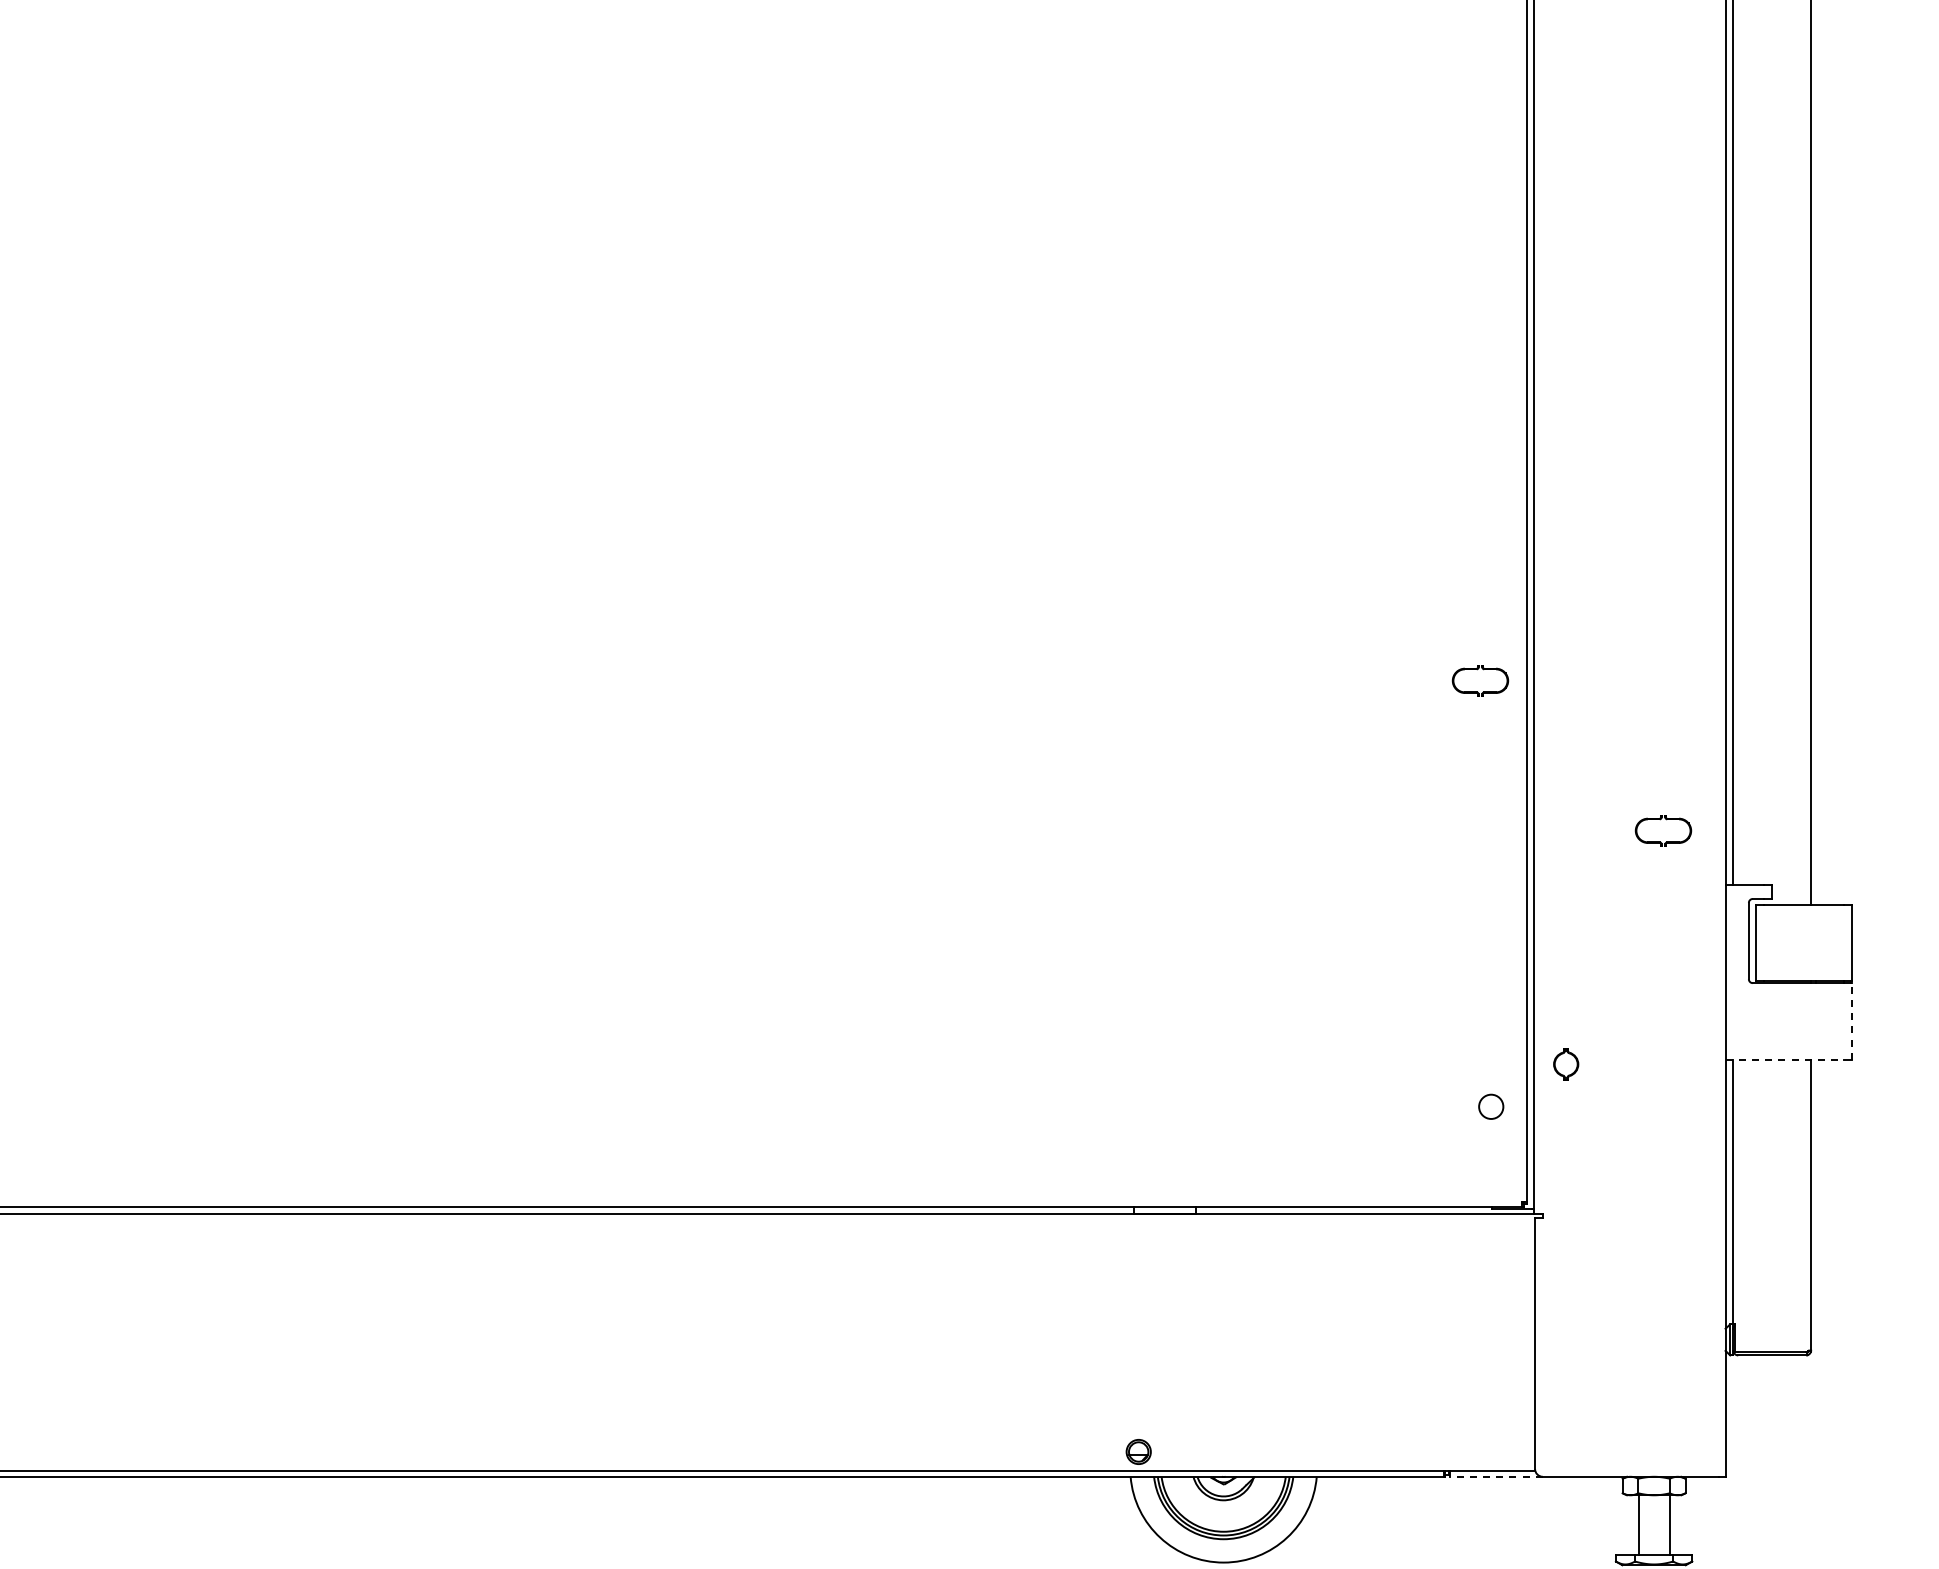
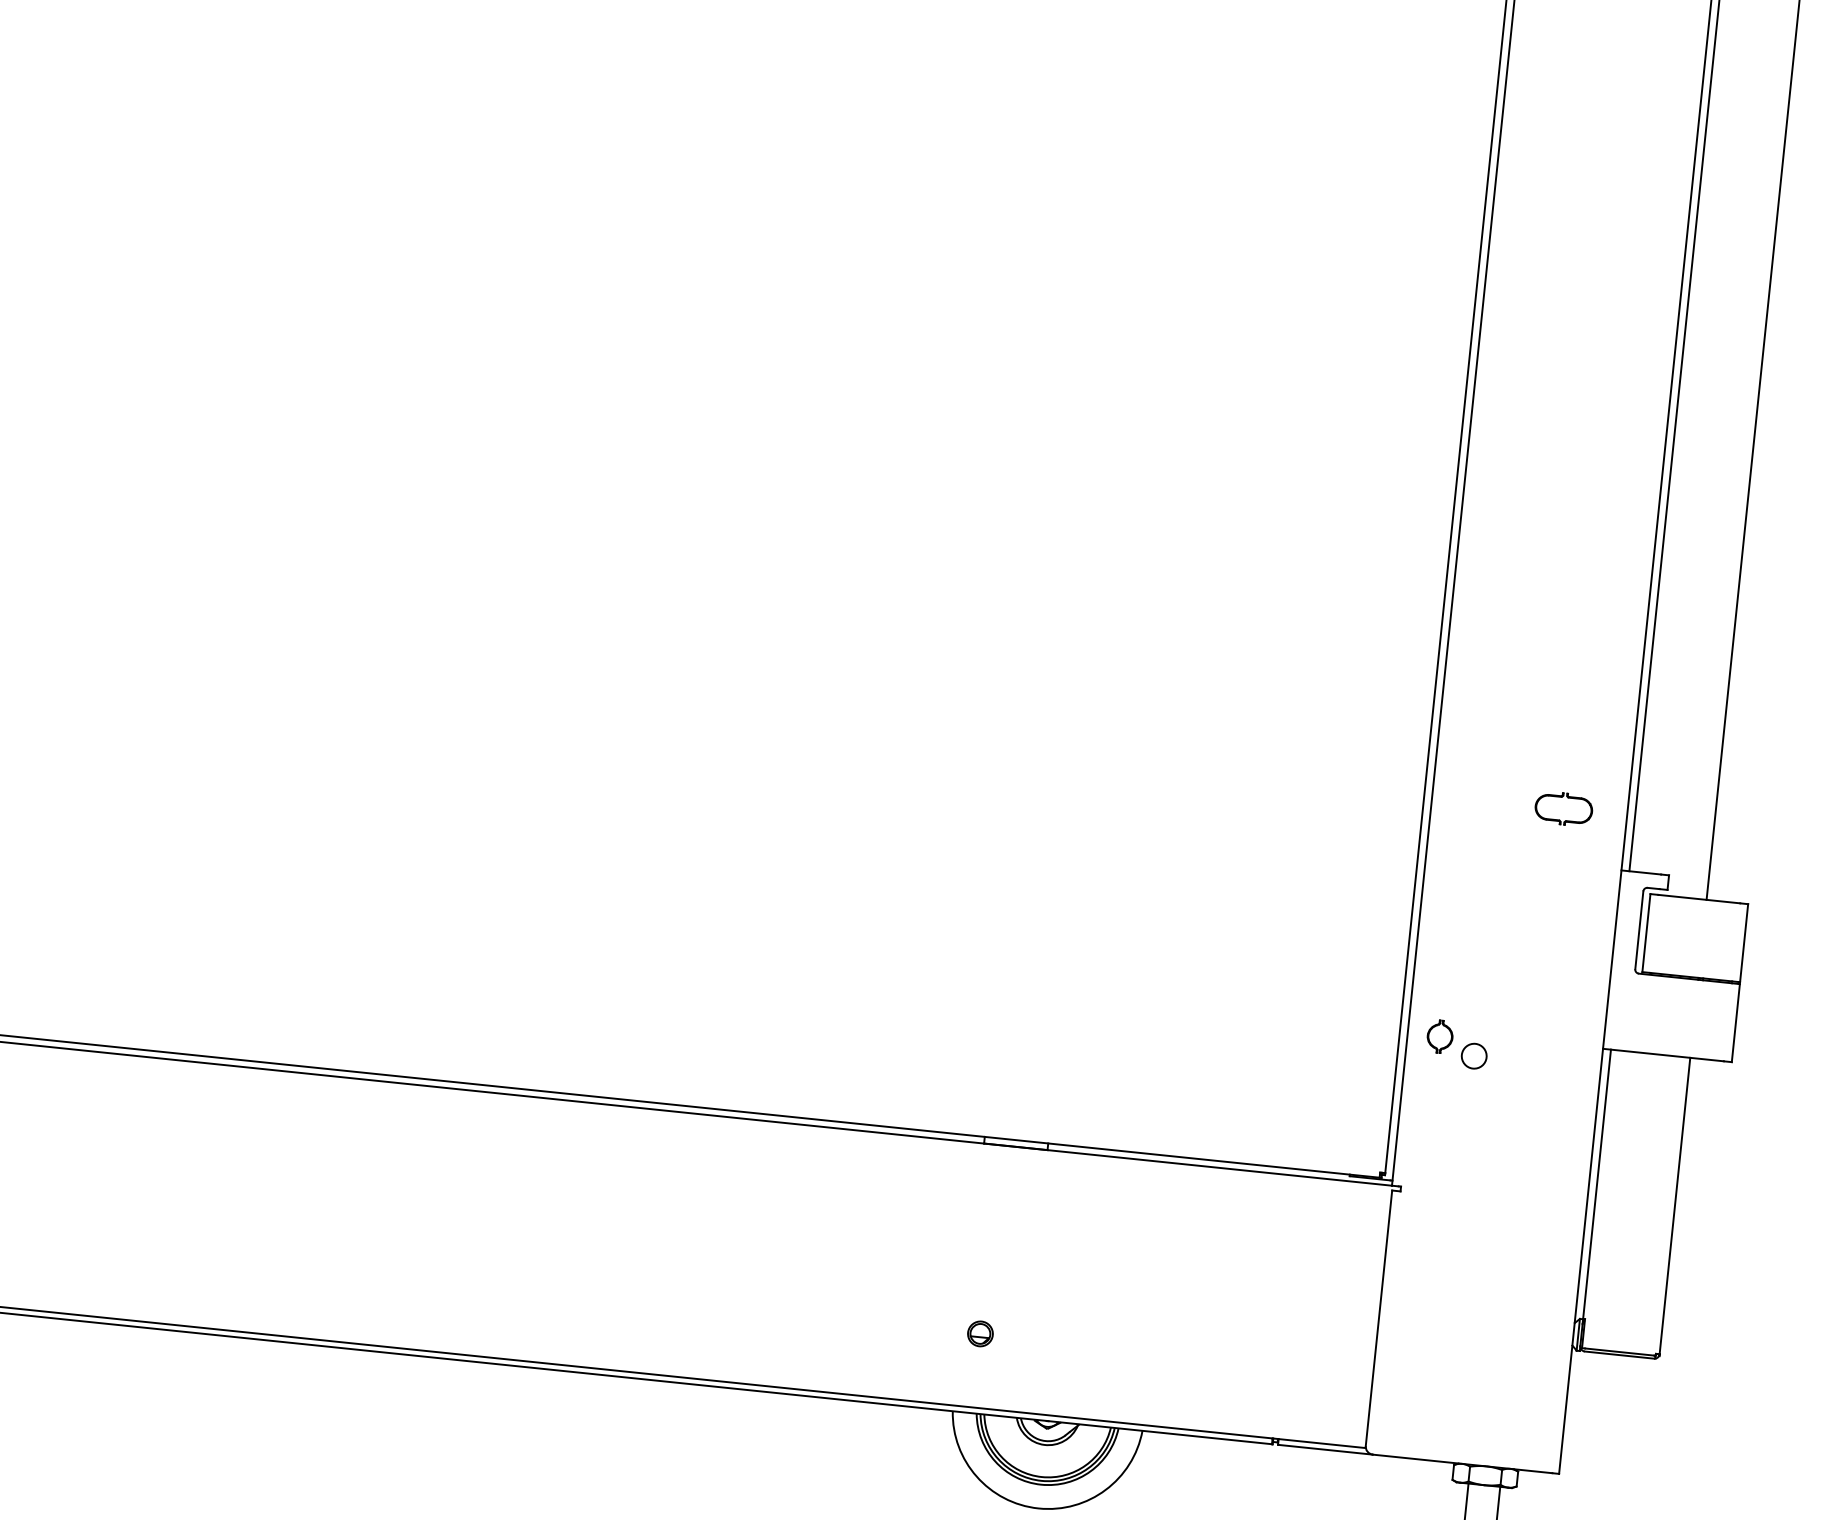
part: (1477, 670) -> (1391, 626), removed
line: (1851, 1020) -> (1735, 1022), dashed -> solid
line: (1785, 1059) -> (1664, 1054), dashed -> solid
circle: (1491, 1106) -> (1474, 1055), moved
part: (1138, 1451) -> (980, 1333), moved
line: (1496, 1476) -> (1325, 1449), dashed -> solid

